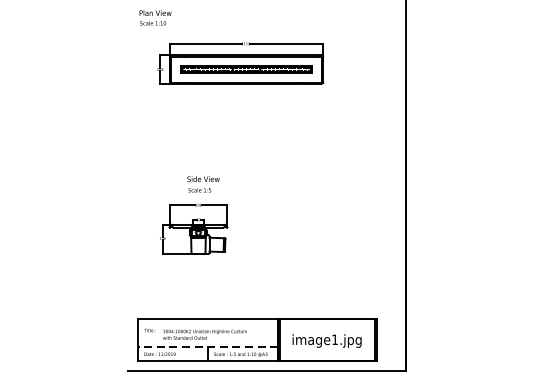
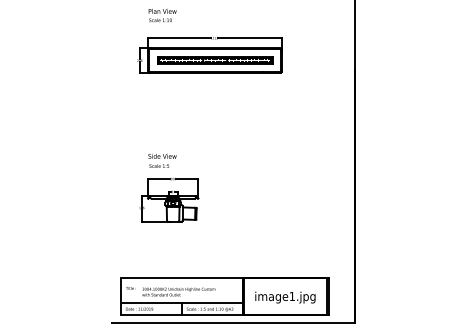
text: (155, 17) -> (162, 15), moved
text: (203, 183) -> (162, 160), moved
line: (208, 347) -> (181, 303), dashed -> solid

